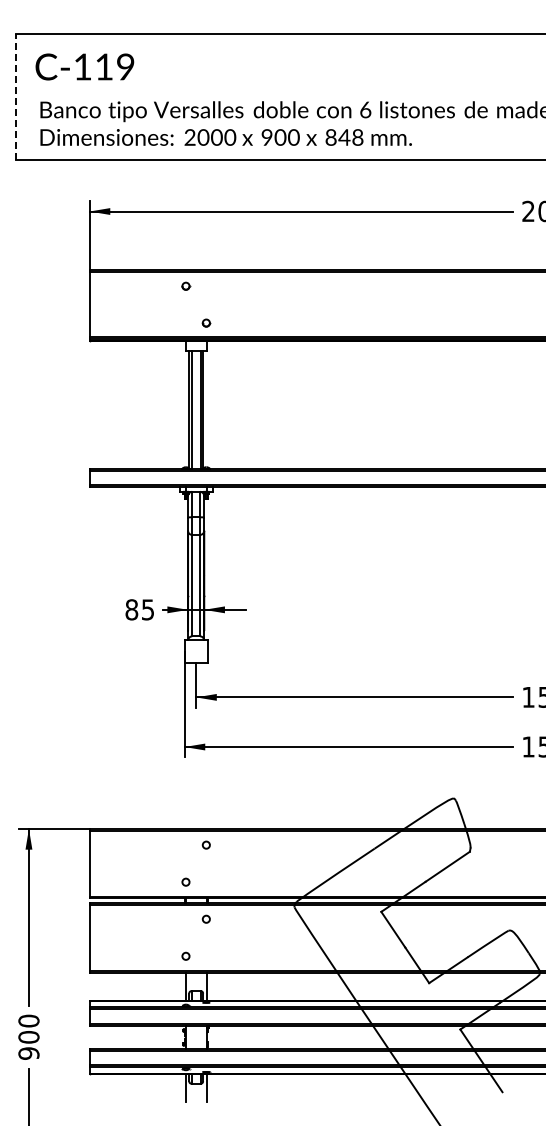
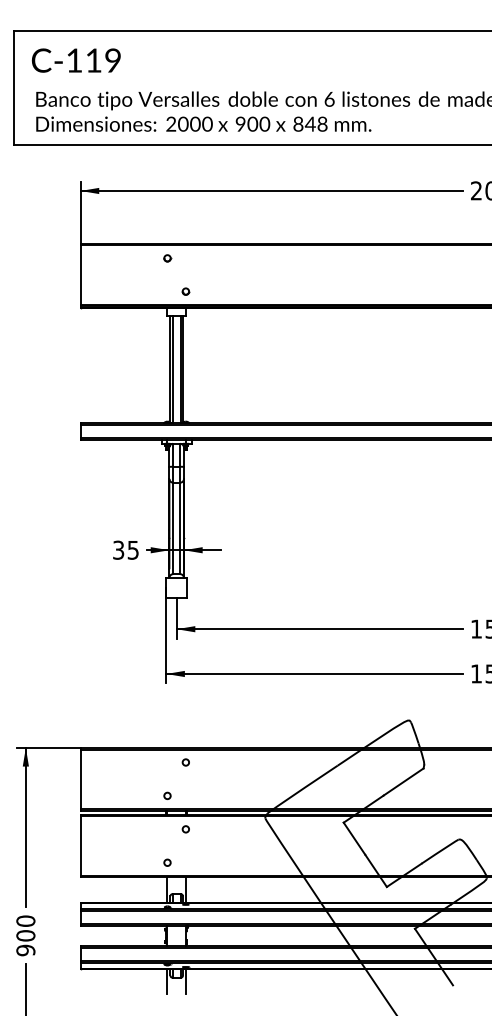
line: (16, 96) -> (14, 87), dashed -> solid
text: (131, 609) -> (118, 549), 85 -> 35

